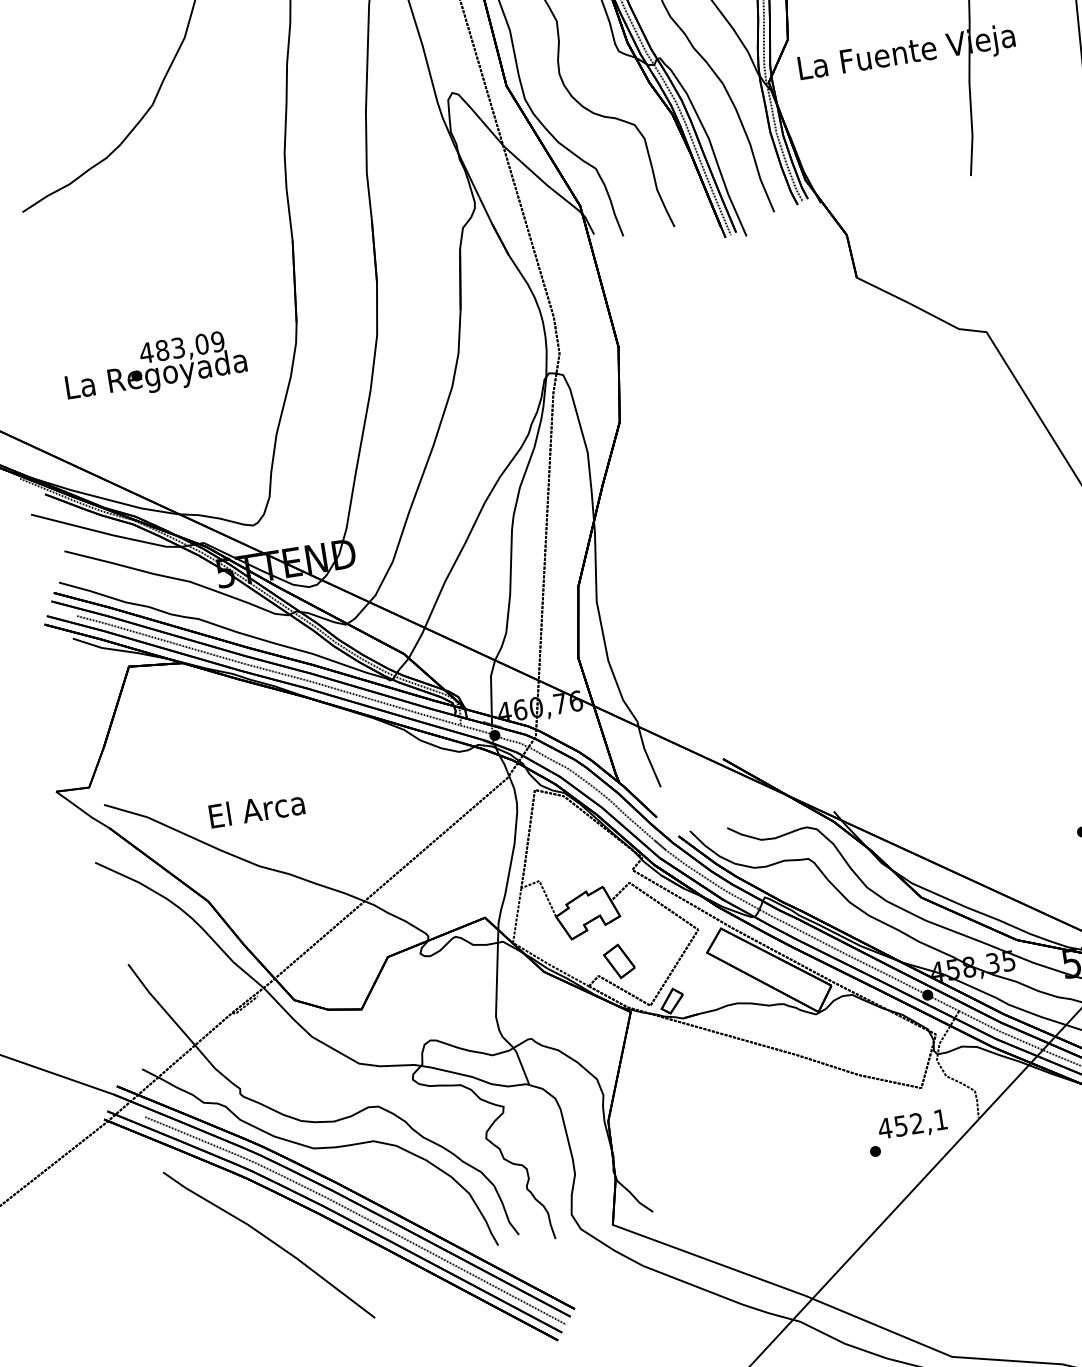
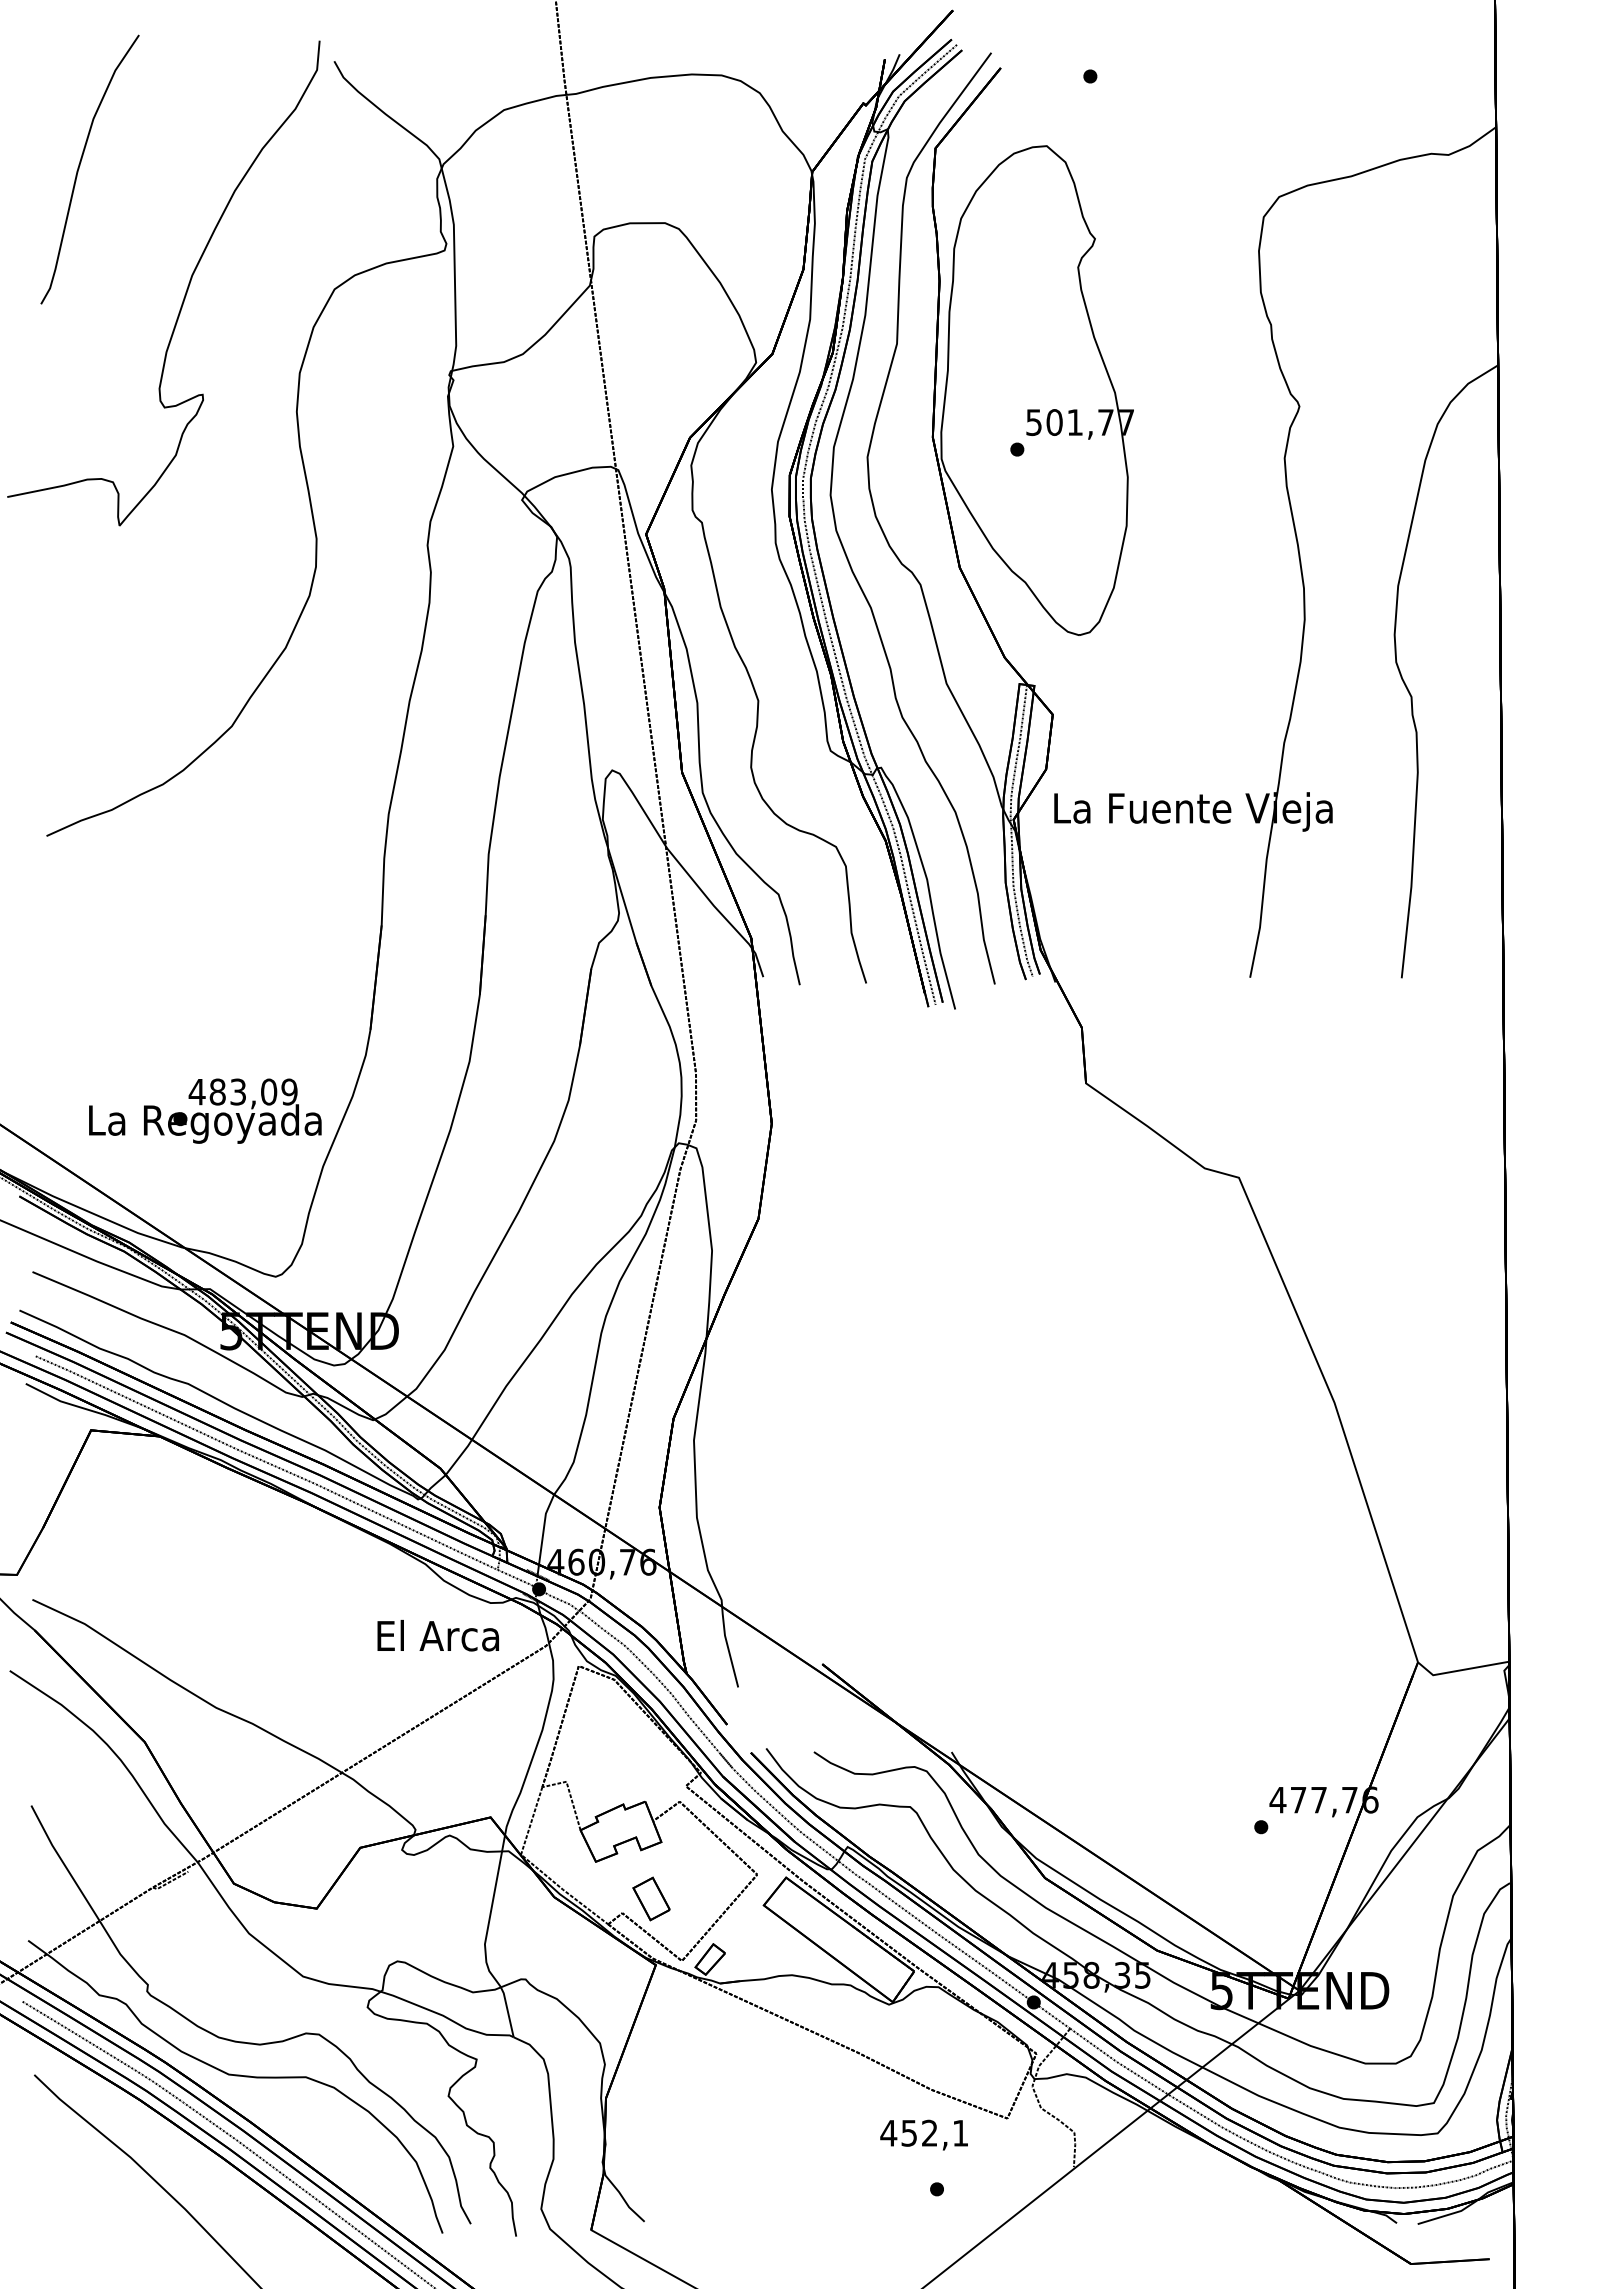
text: (155, 366) -> (205, 1110), moved
text: (256, 809) -> (437, 1635), moved
text: (912, 1125) -> (923, 2134), moved

